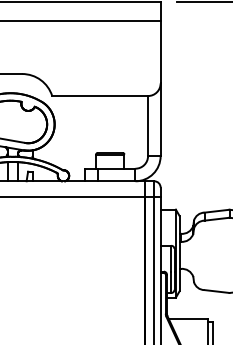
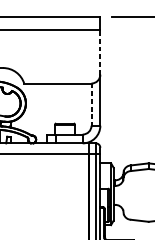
line: (160, 51) -> (100, 52), solid -> dashed
line: (148, 126) -> (91, 104), solid -> dashed

